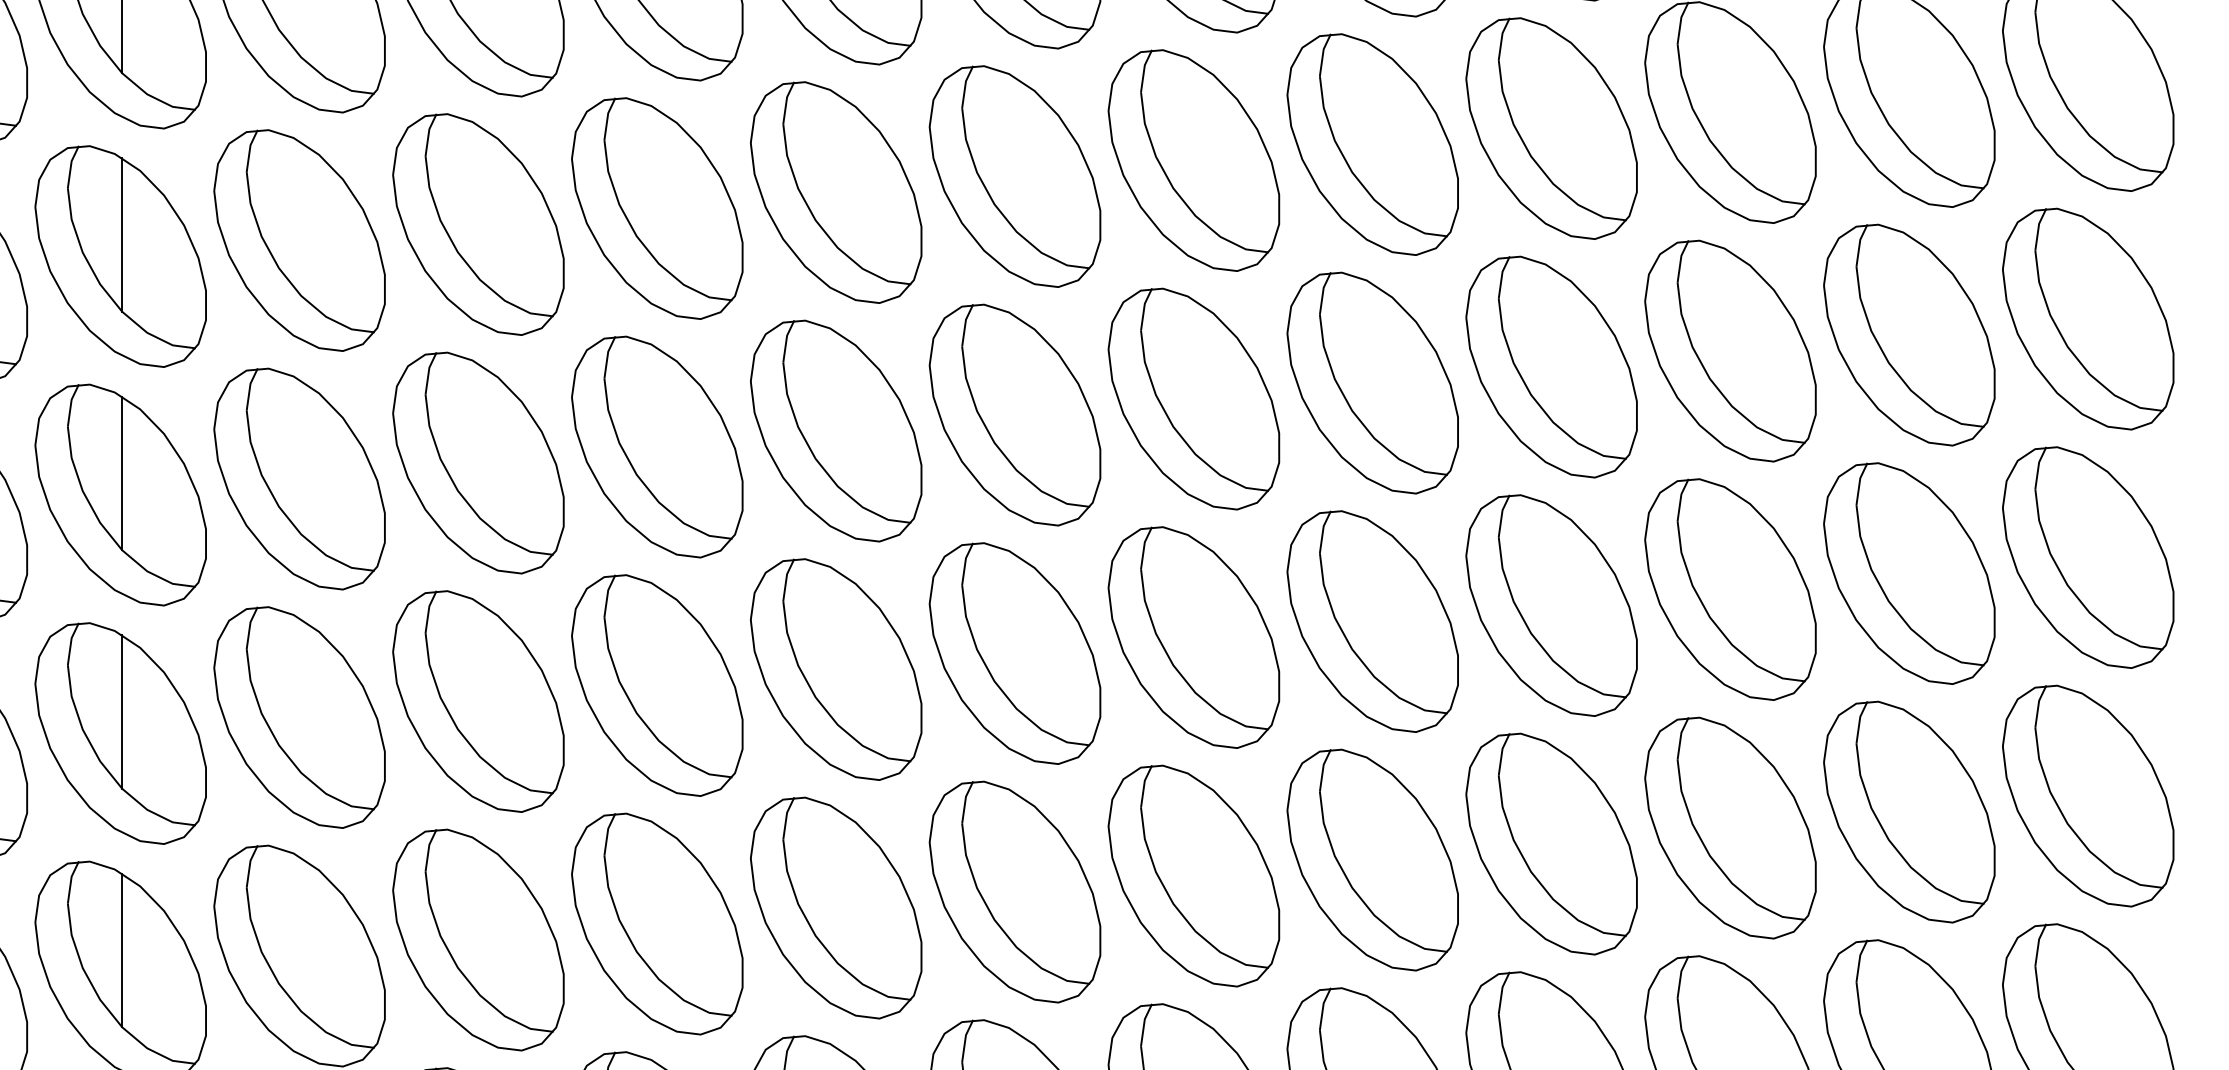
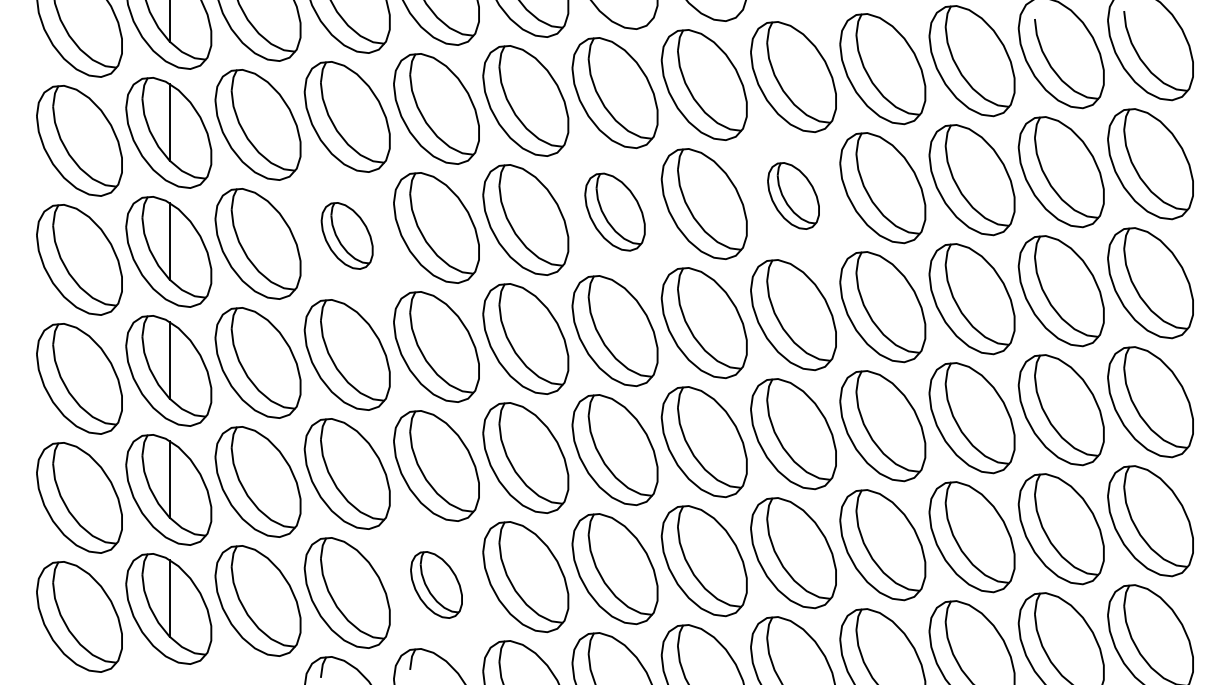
part: (1372, 143) -> (793, 195), size x0.6
part: (1013, 177) -> (614, 212), size x0.7
part: (476, 223) -> (346, 235), size x0.6
part: (657, 922) -> (436, 584), size x0.6

